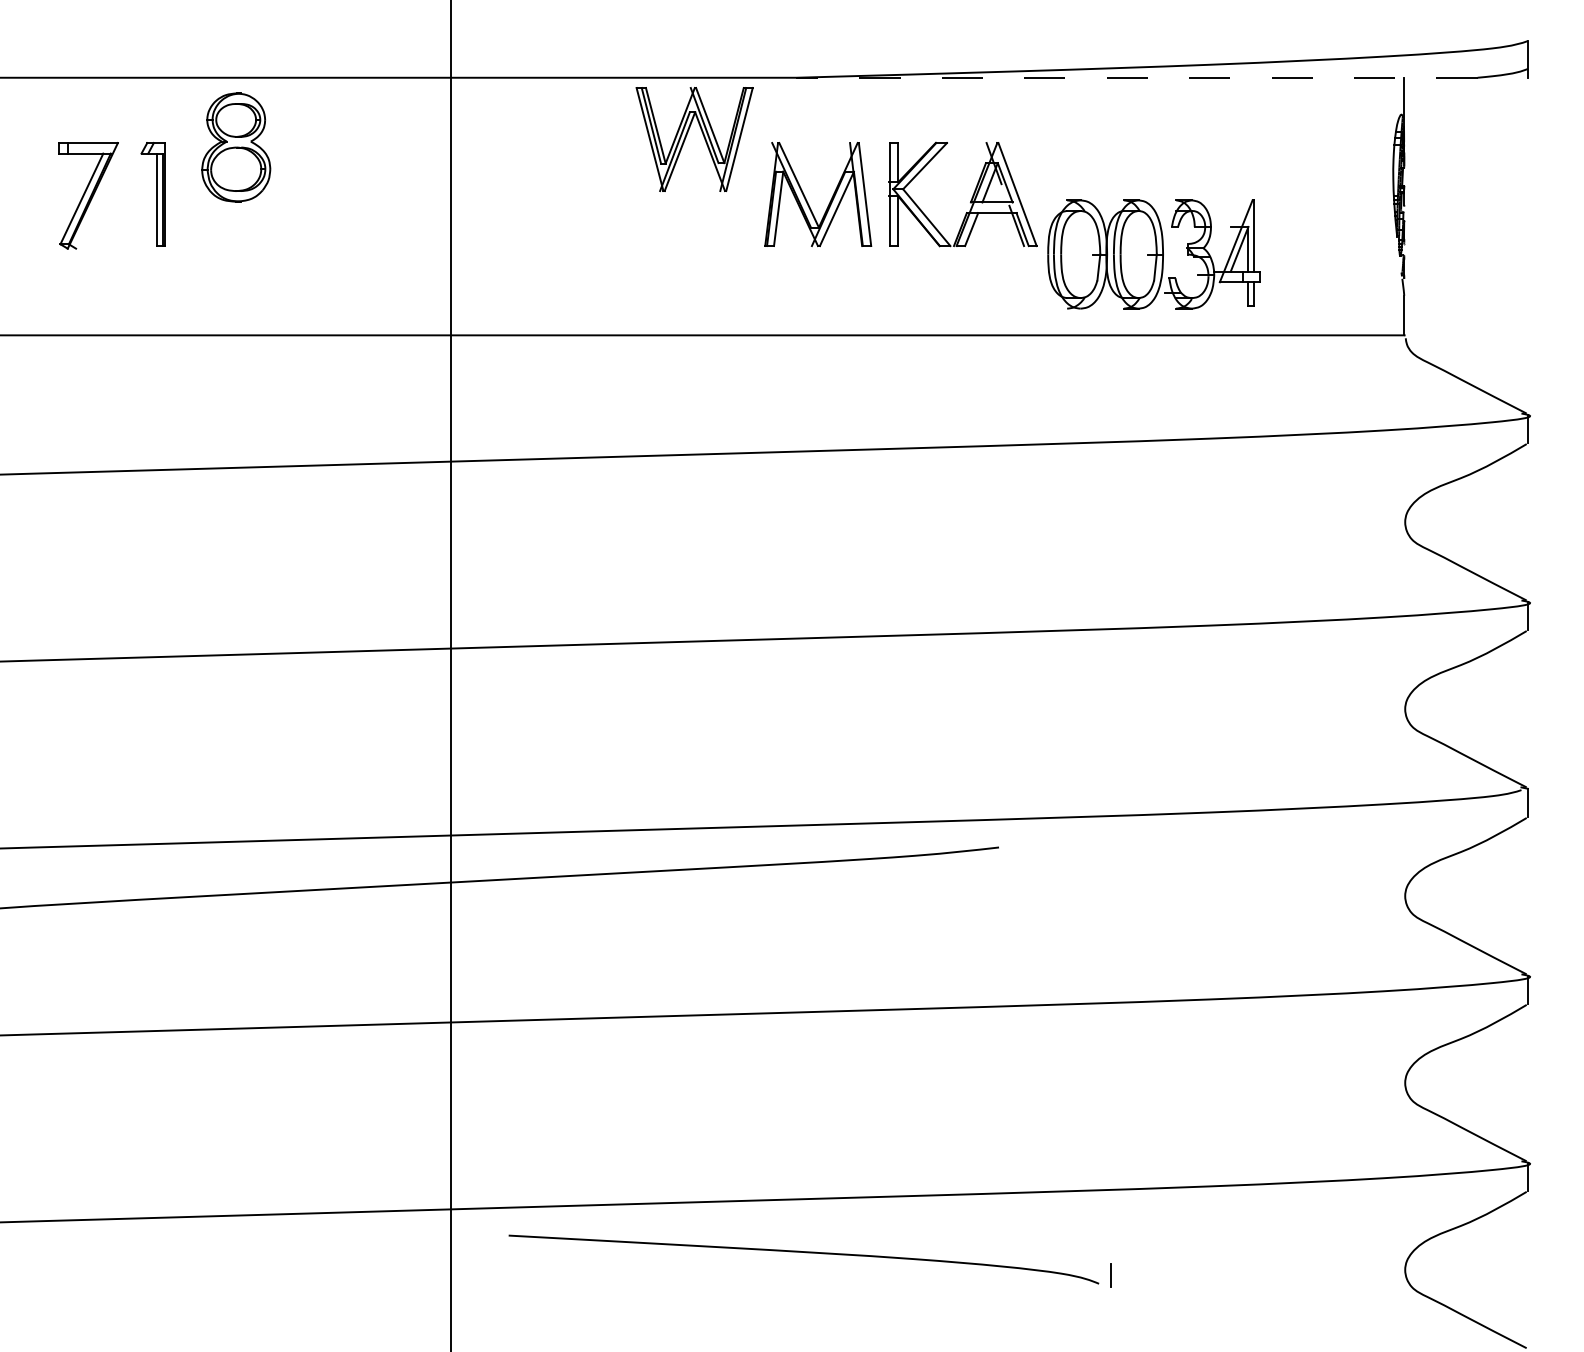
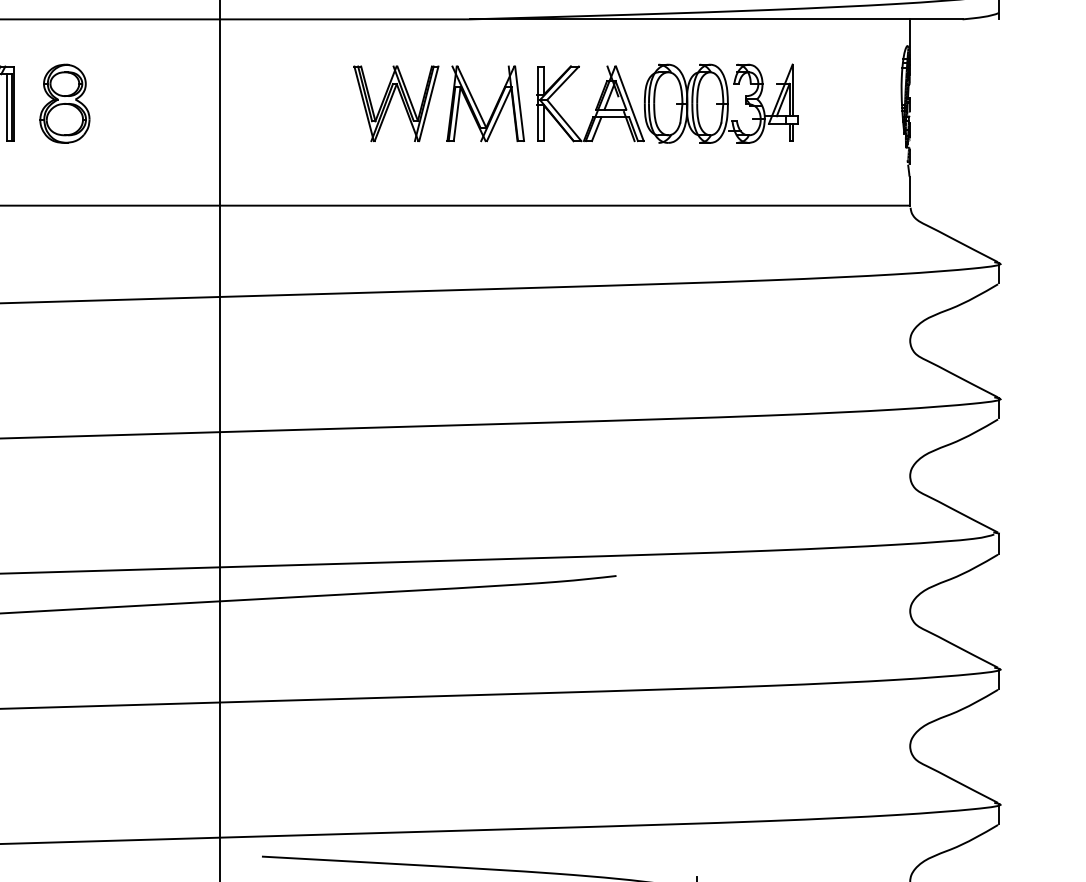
line: (1136, 77) -> (715, 19), dashed -> solid
part: (687, 135) -> (391, 100), moved
part: (236, 147) -> (65, 103), moved
part: (1153, 254) -> (720, 103), moved

